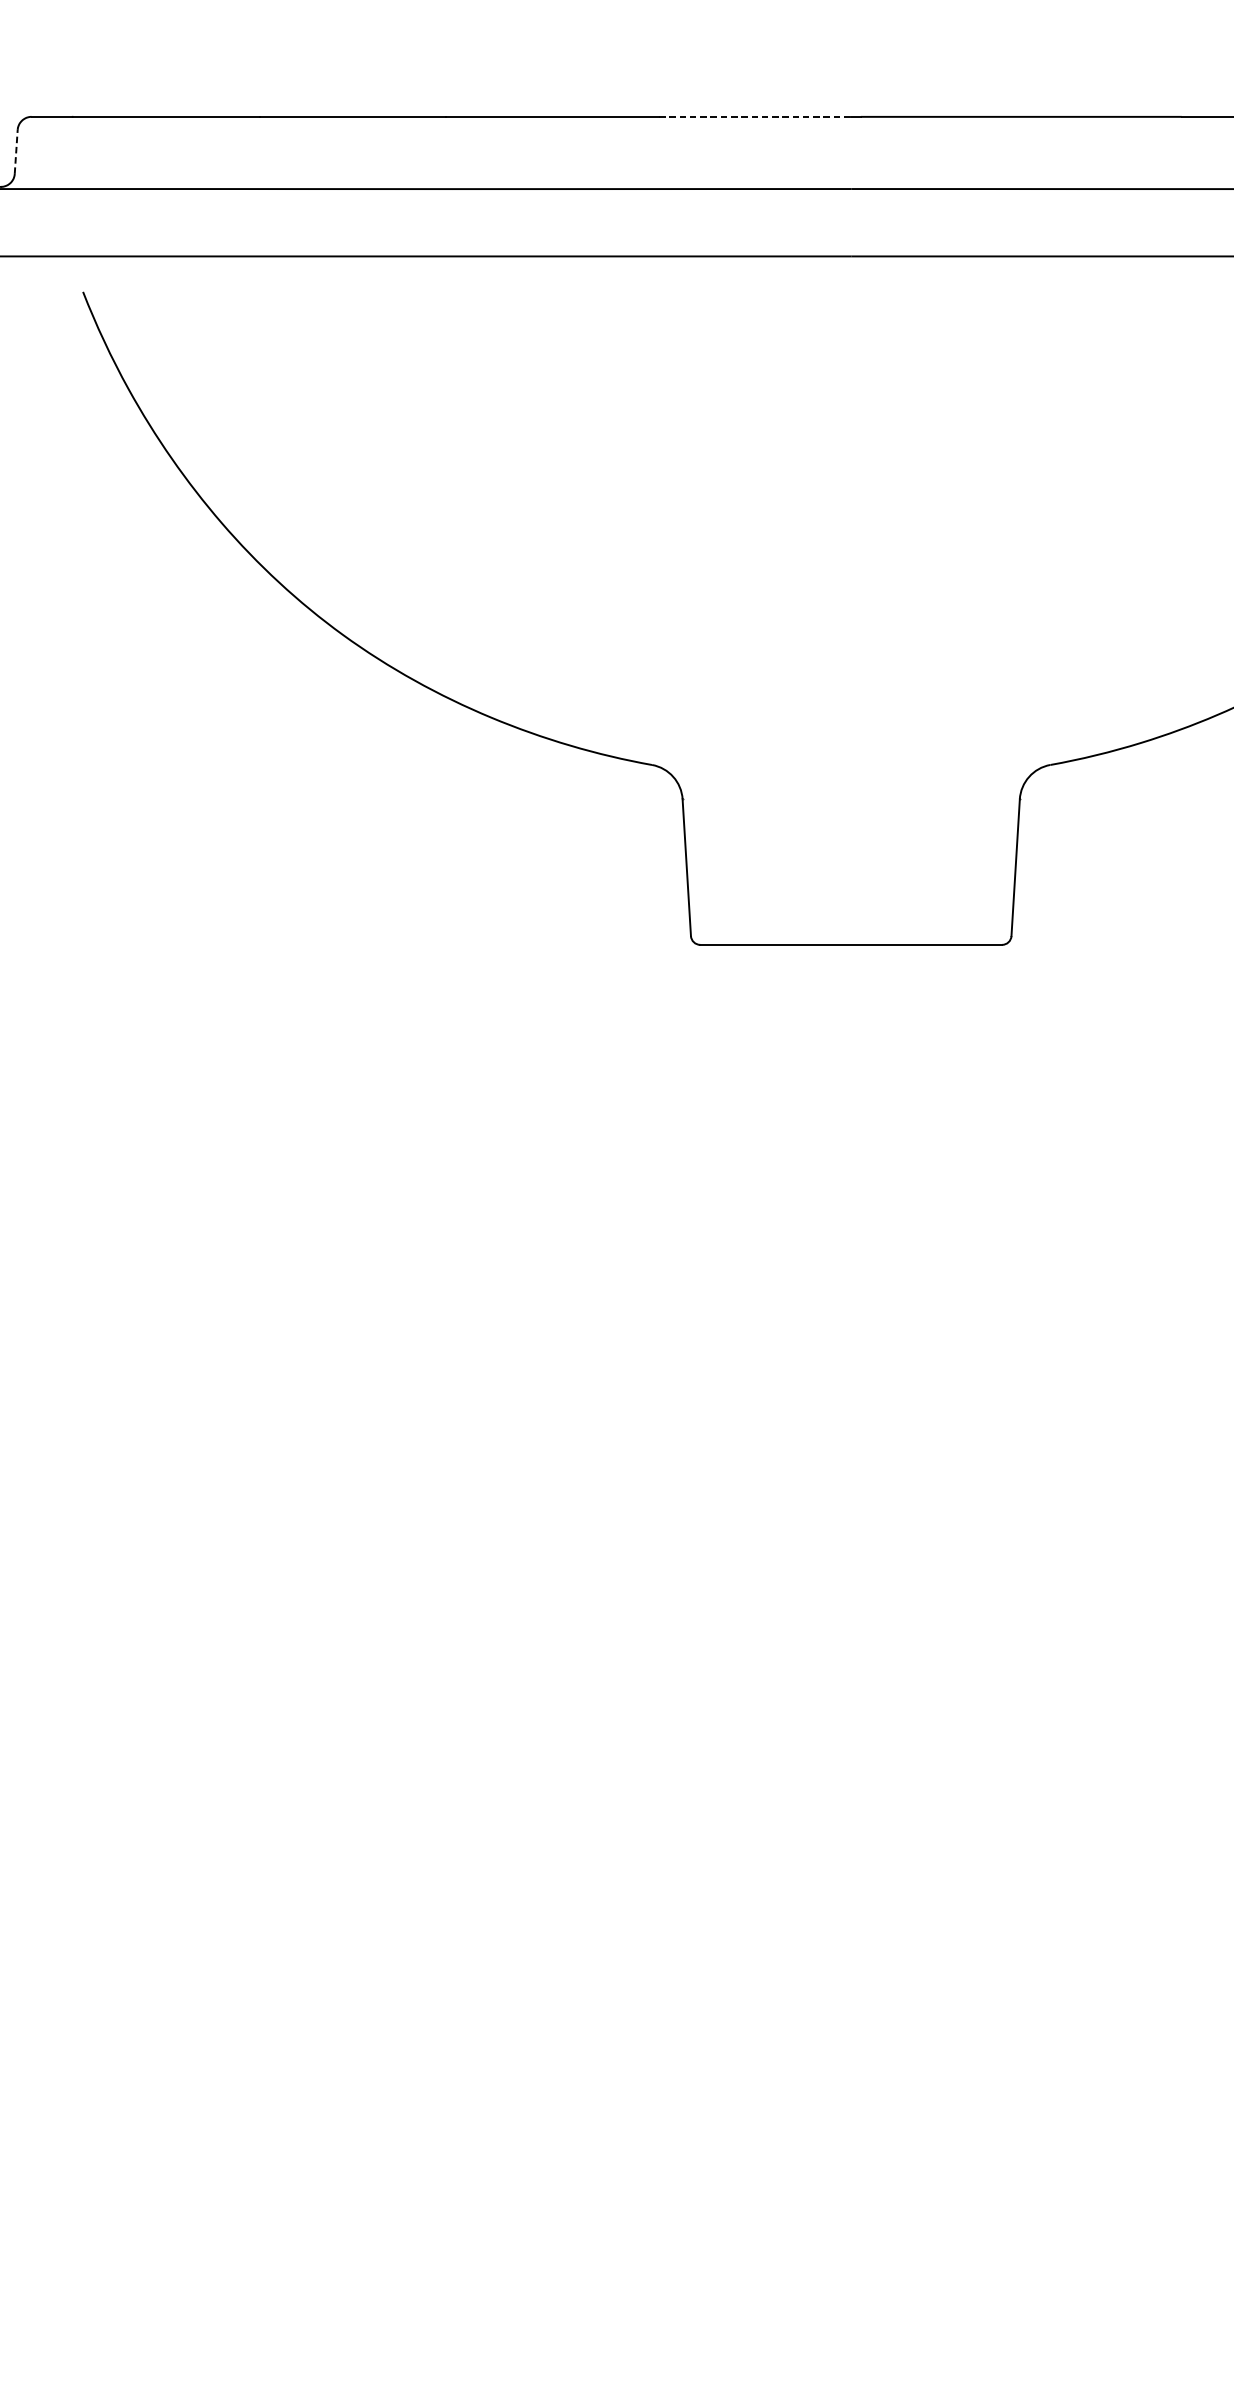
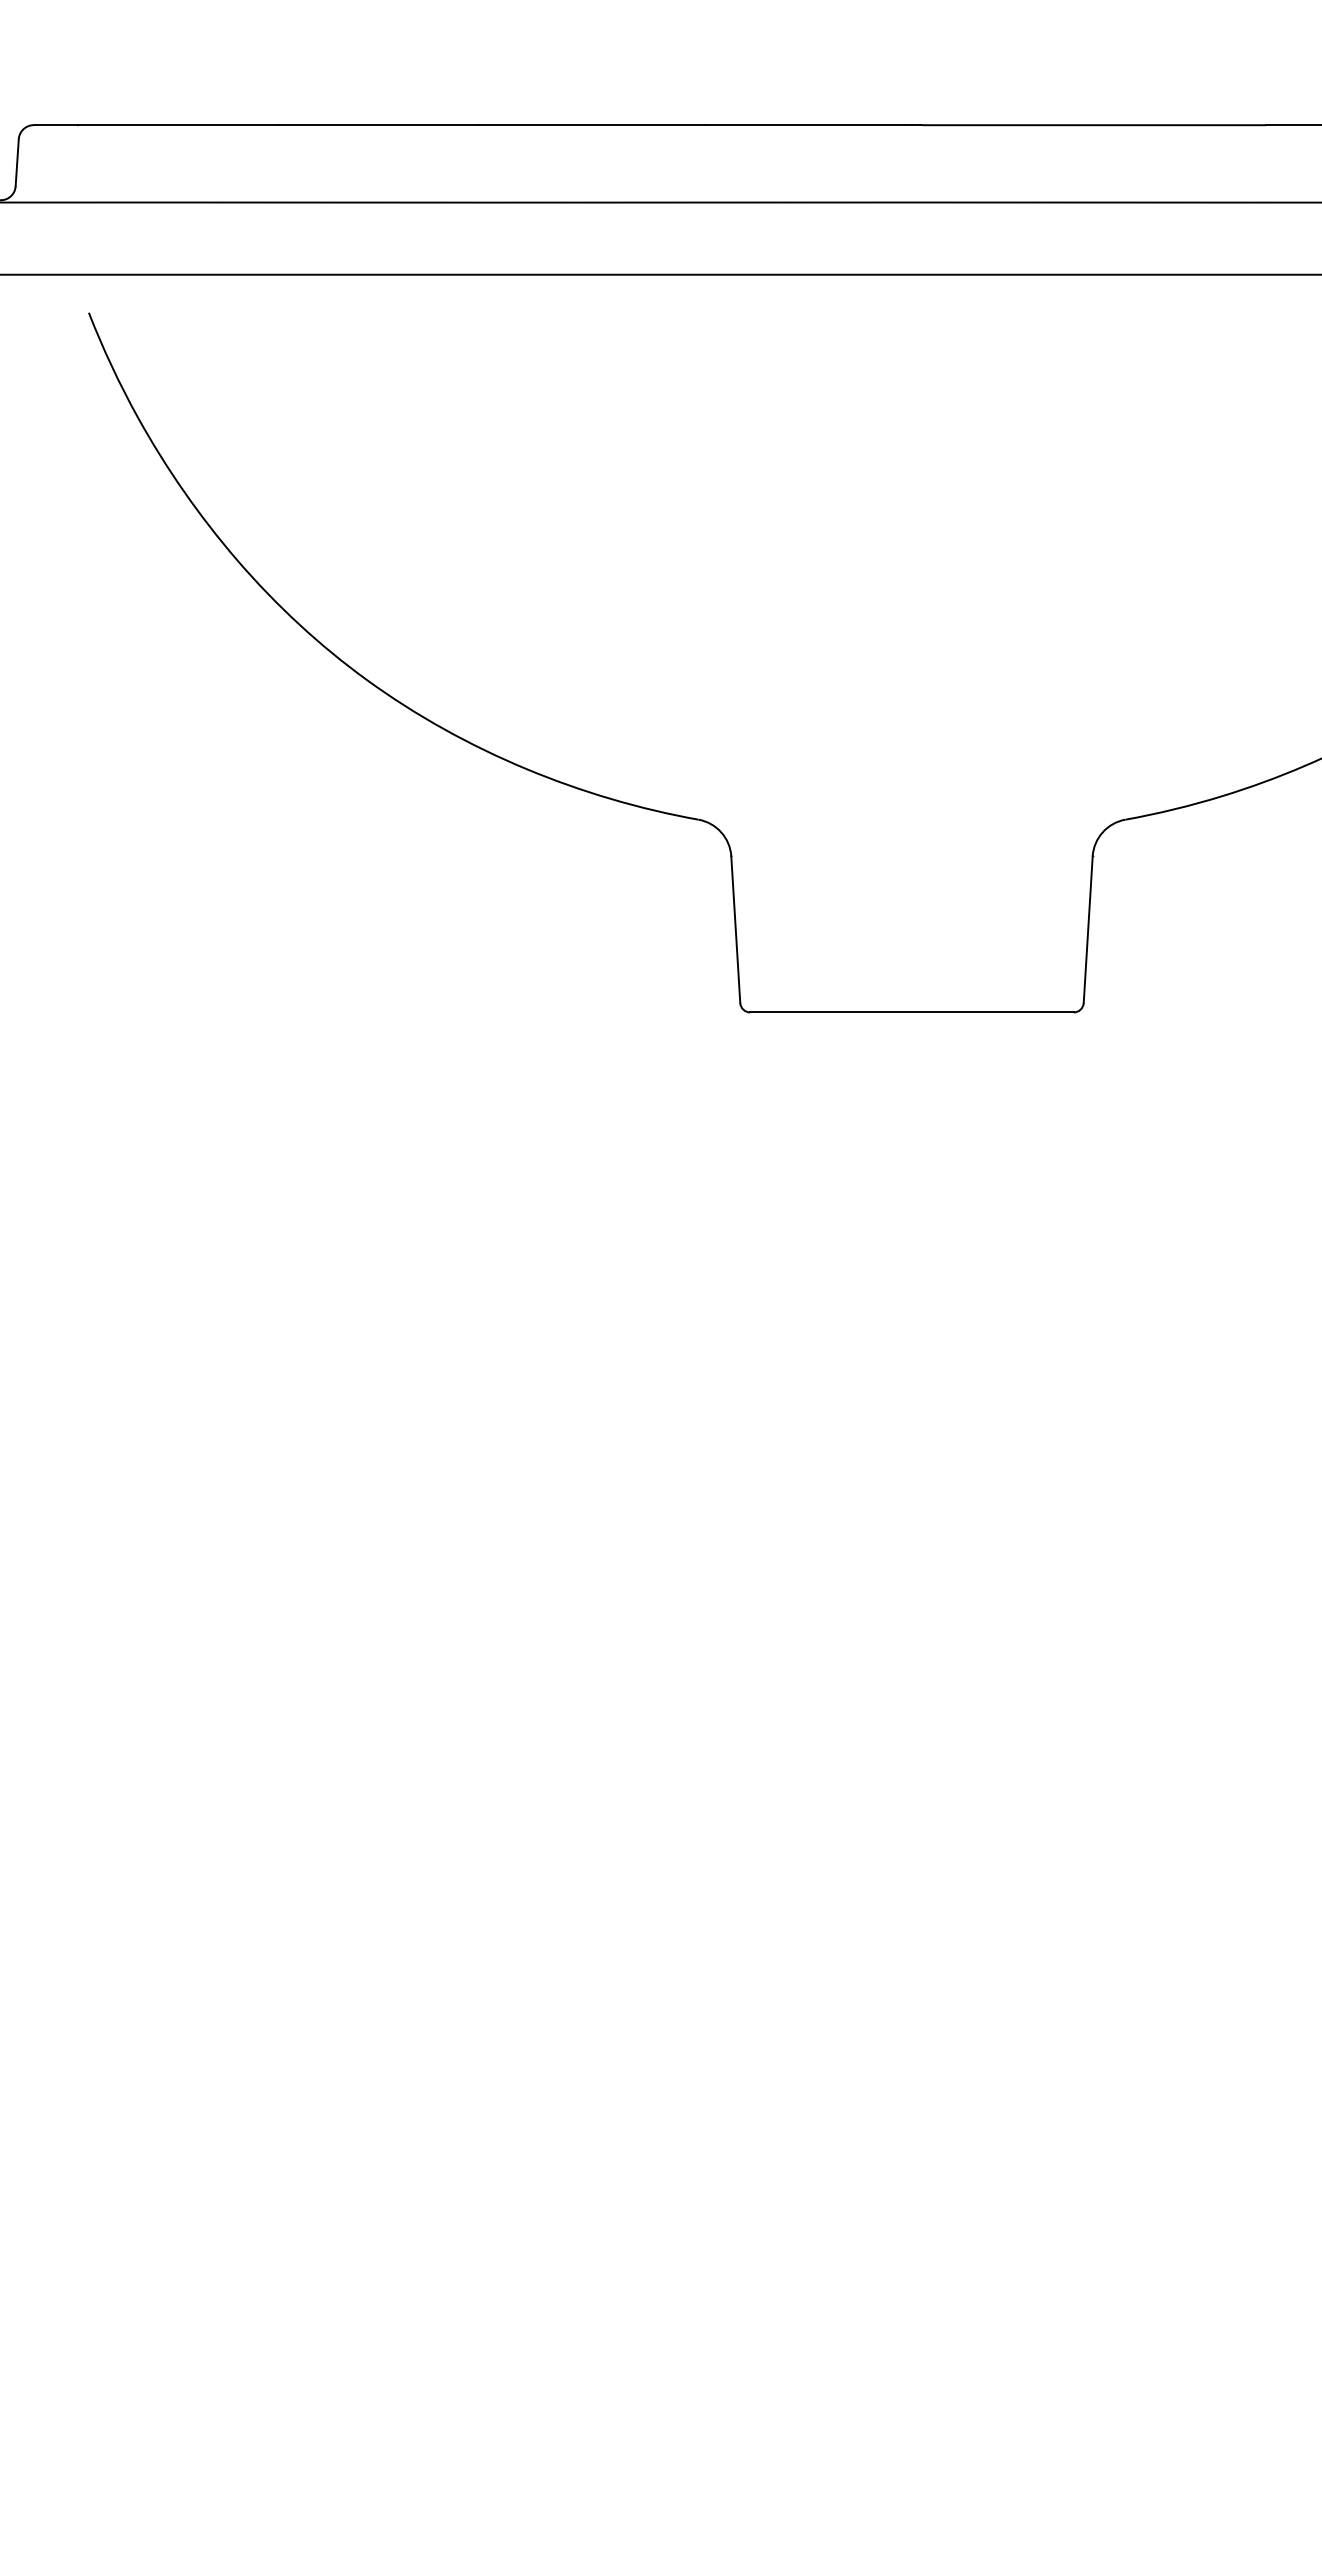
line: (755, 117) -> (809, 125), dashed -> solid
line: (16, 151) -> (17, 162), dashed -> solid

